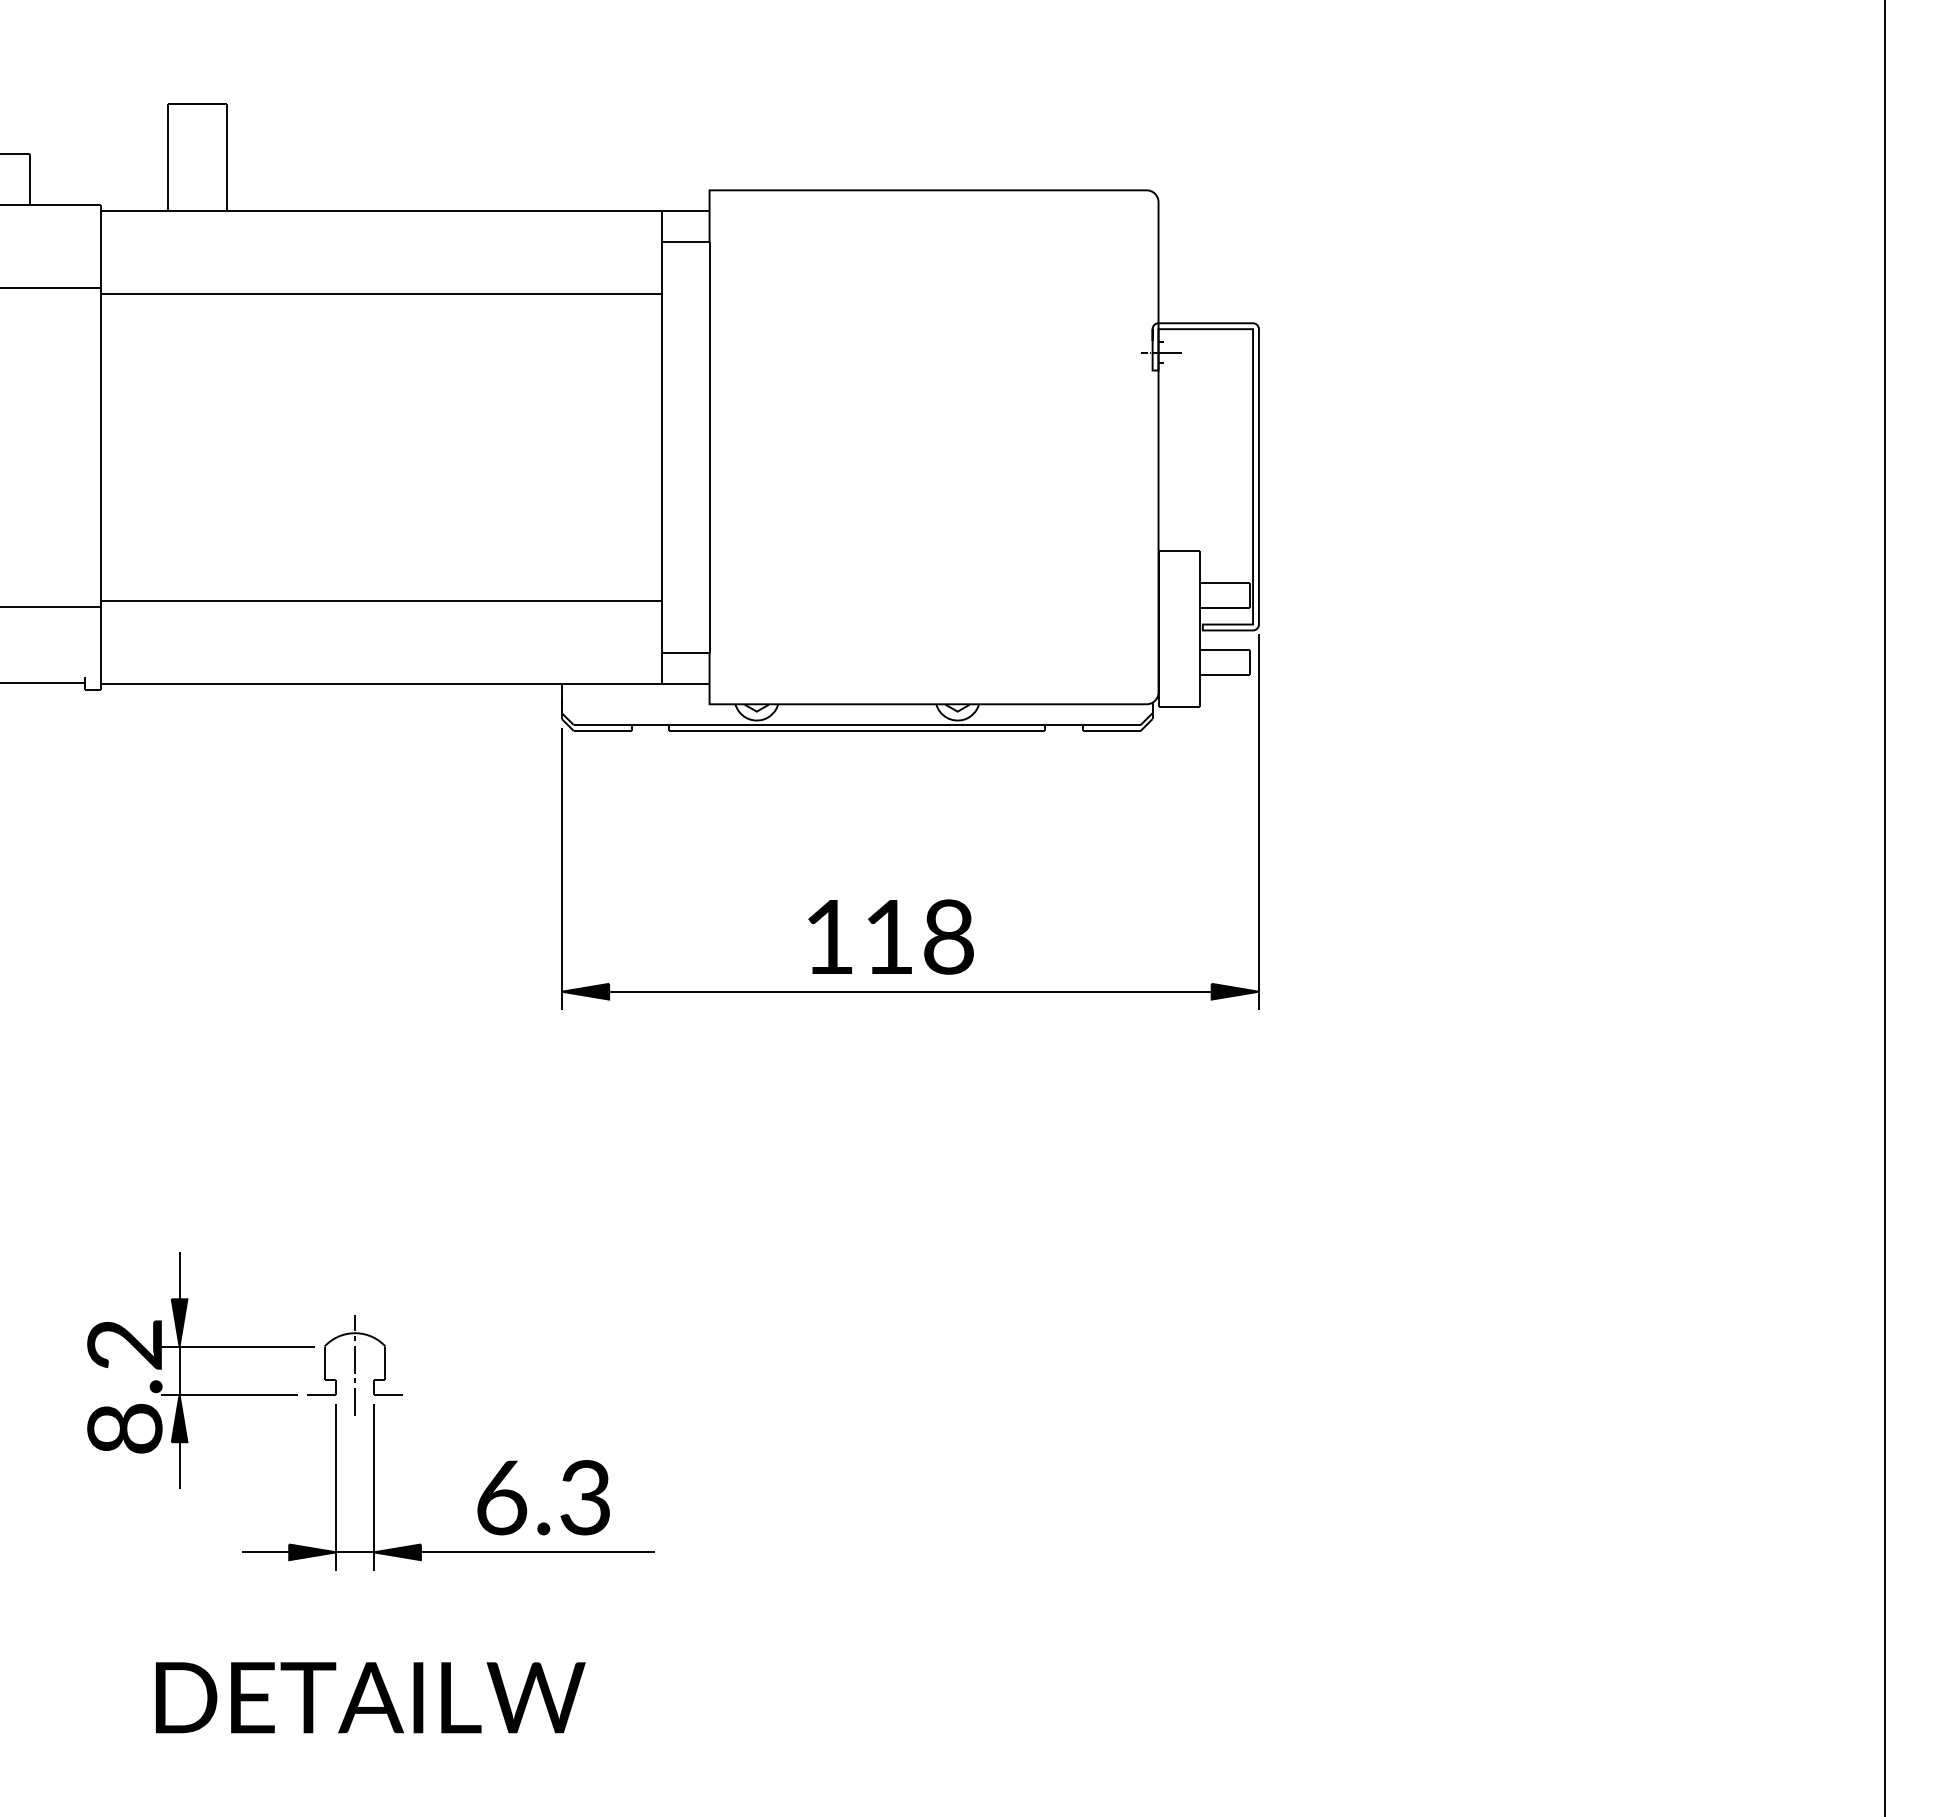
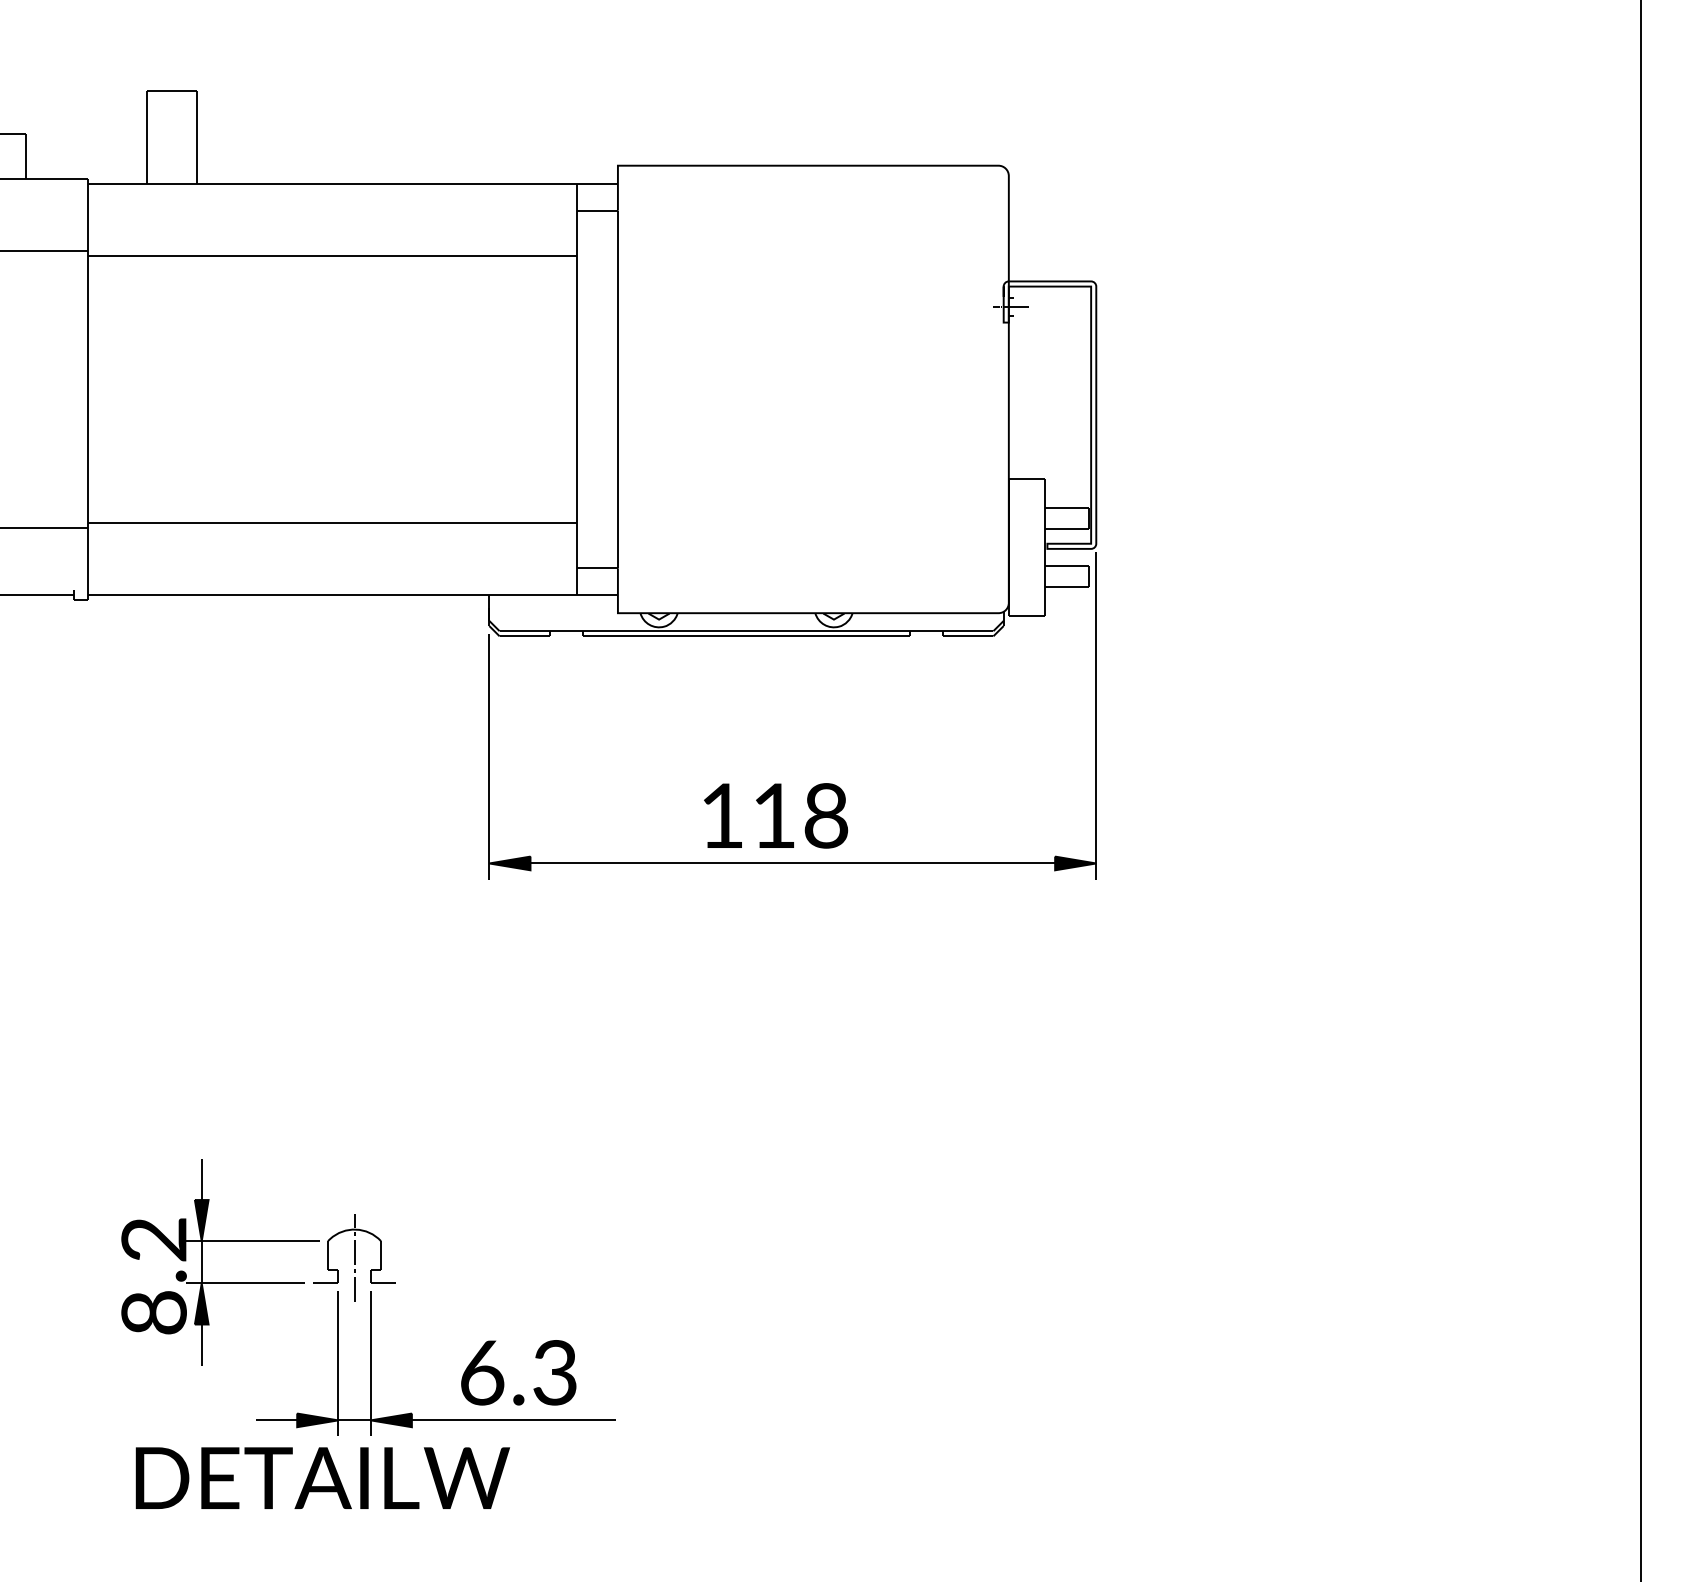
part: (370, 1411) -> (367, 1297), moved

